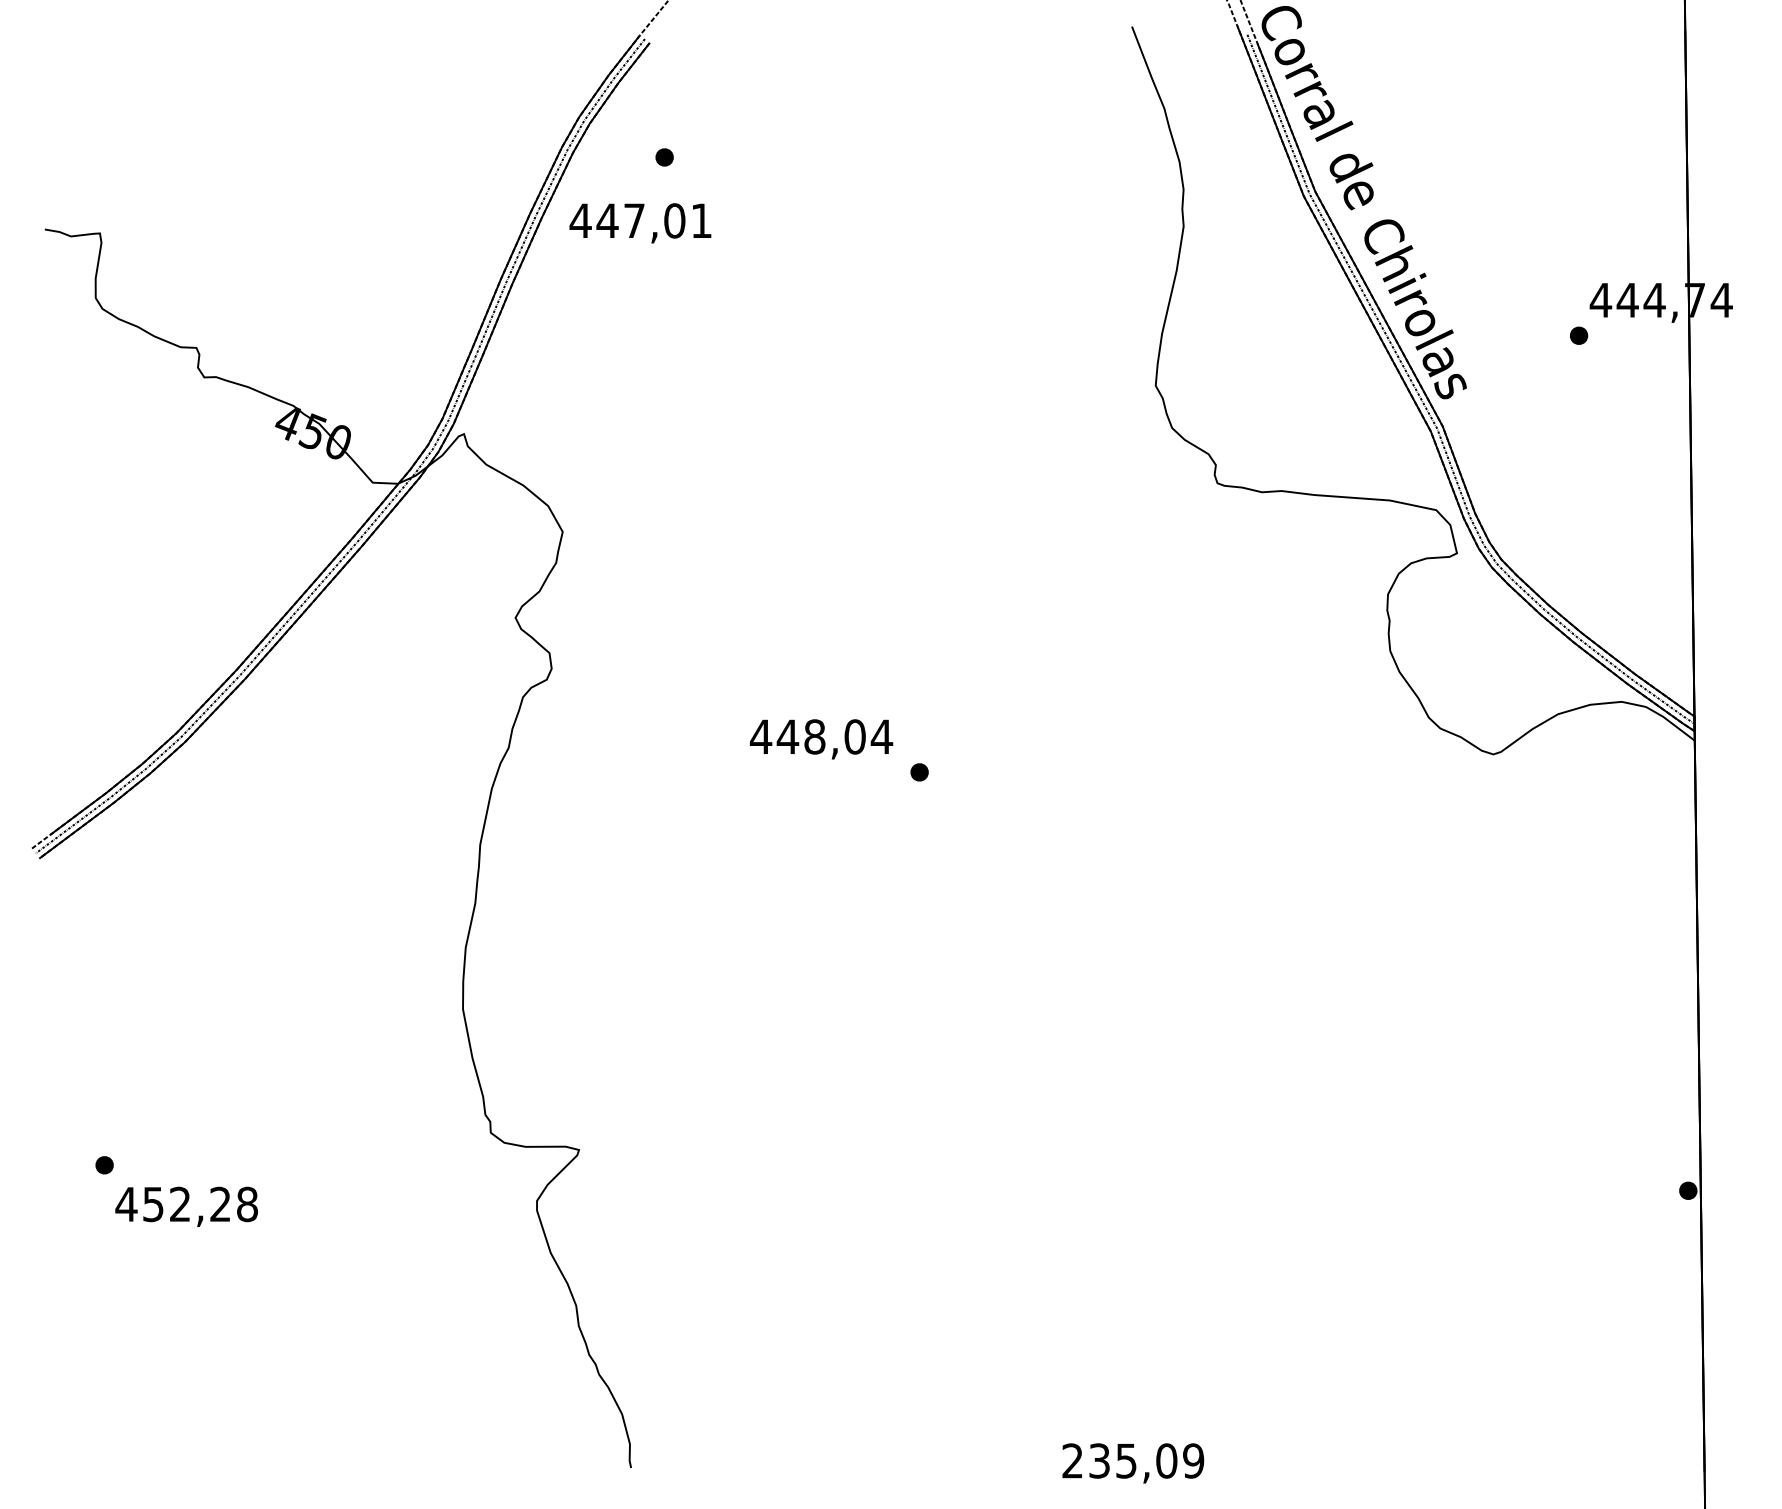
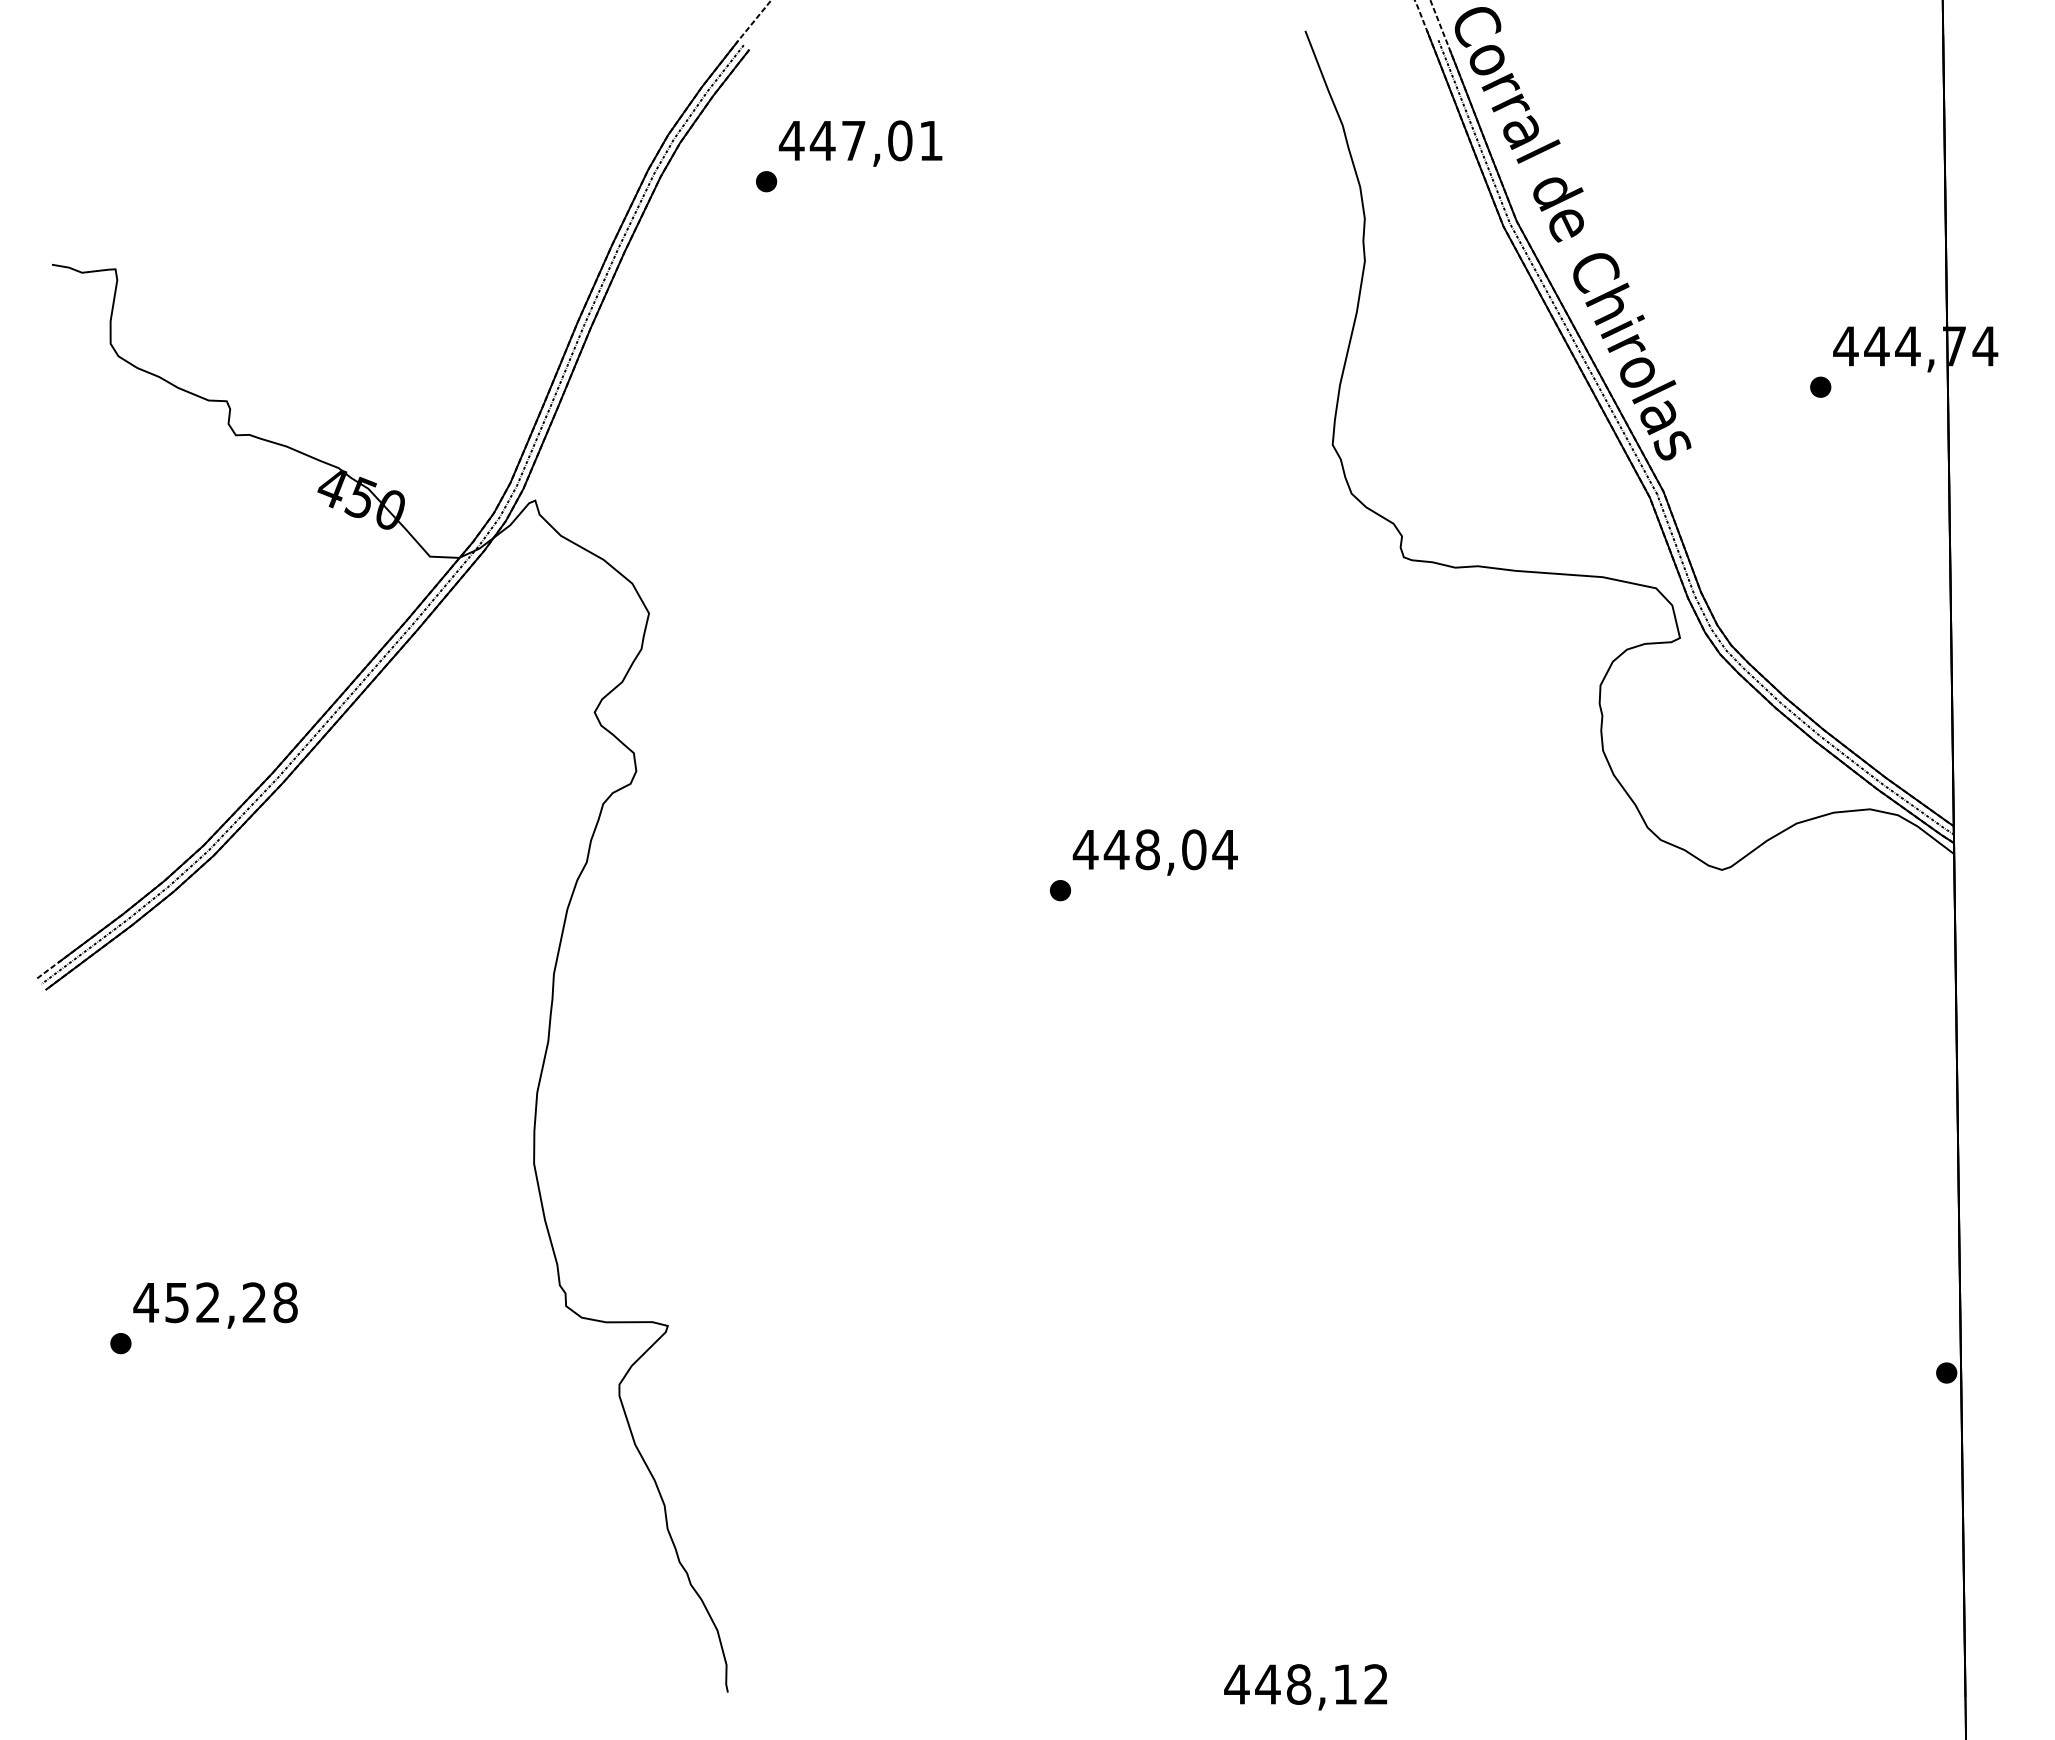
text: (640, 223) -> (860, 143), moved
text: (820, 739) -> (1154, 852), moved
text: (186, 1206) -> (215, 1305), moved
text: (1133, 1460) -> (1306, 1684), 235,09 -> 448,12

